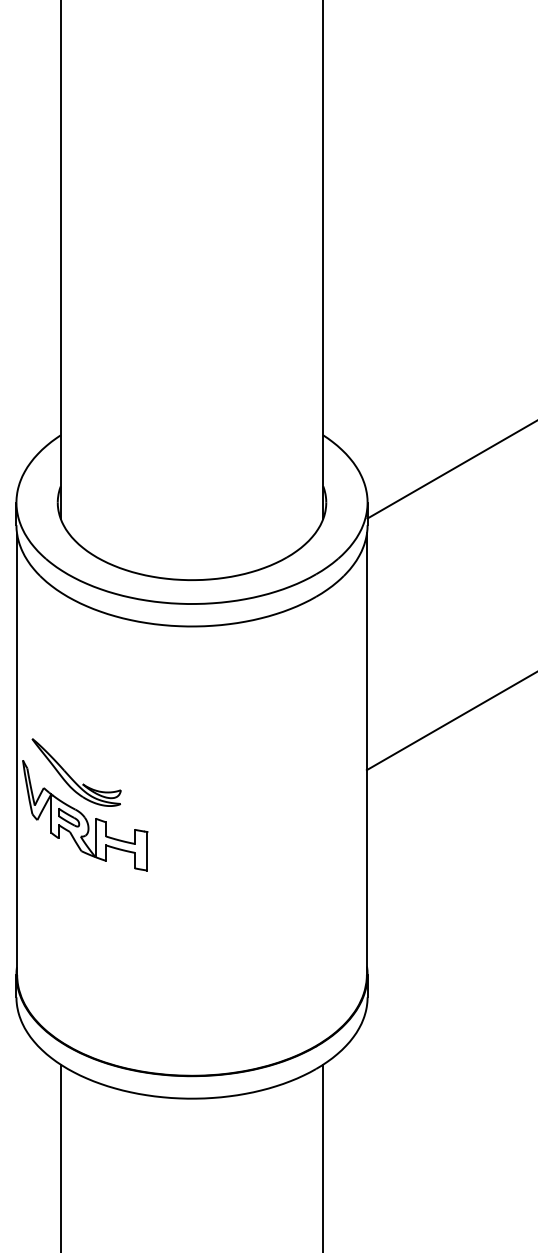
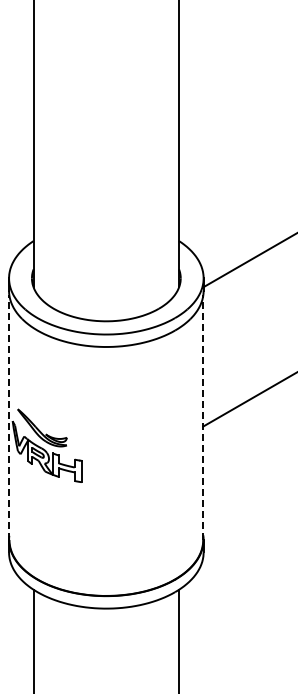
line: (17, 753) -> (9, 417), solid -> dashed
line: (367, 753) -> (203, 417), solid -> dashed

